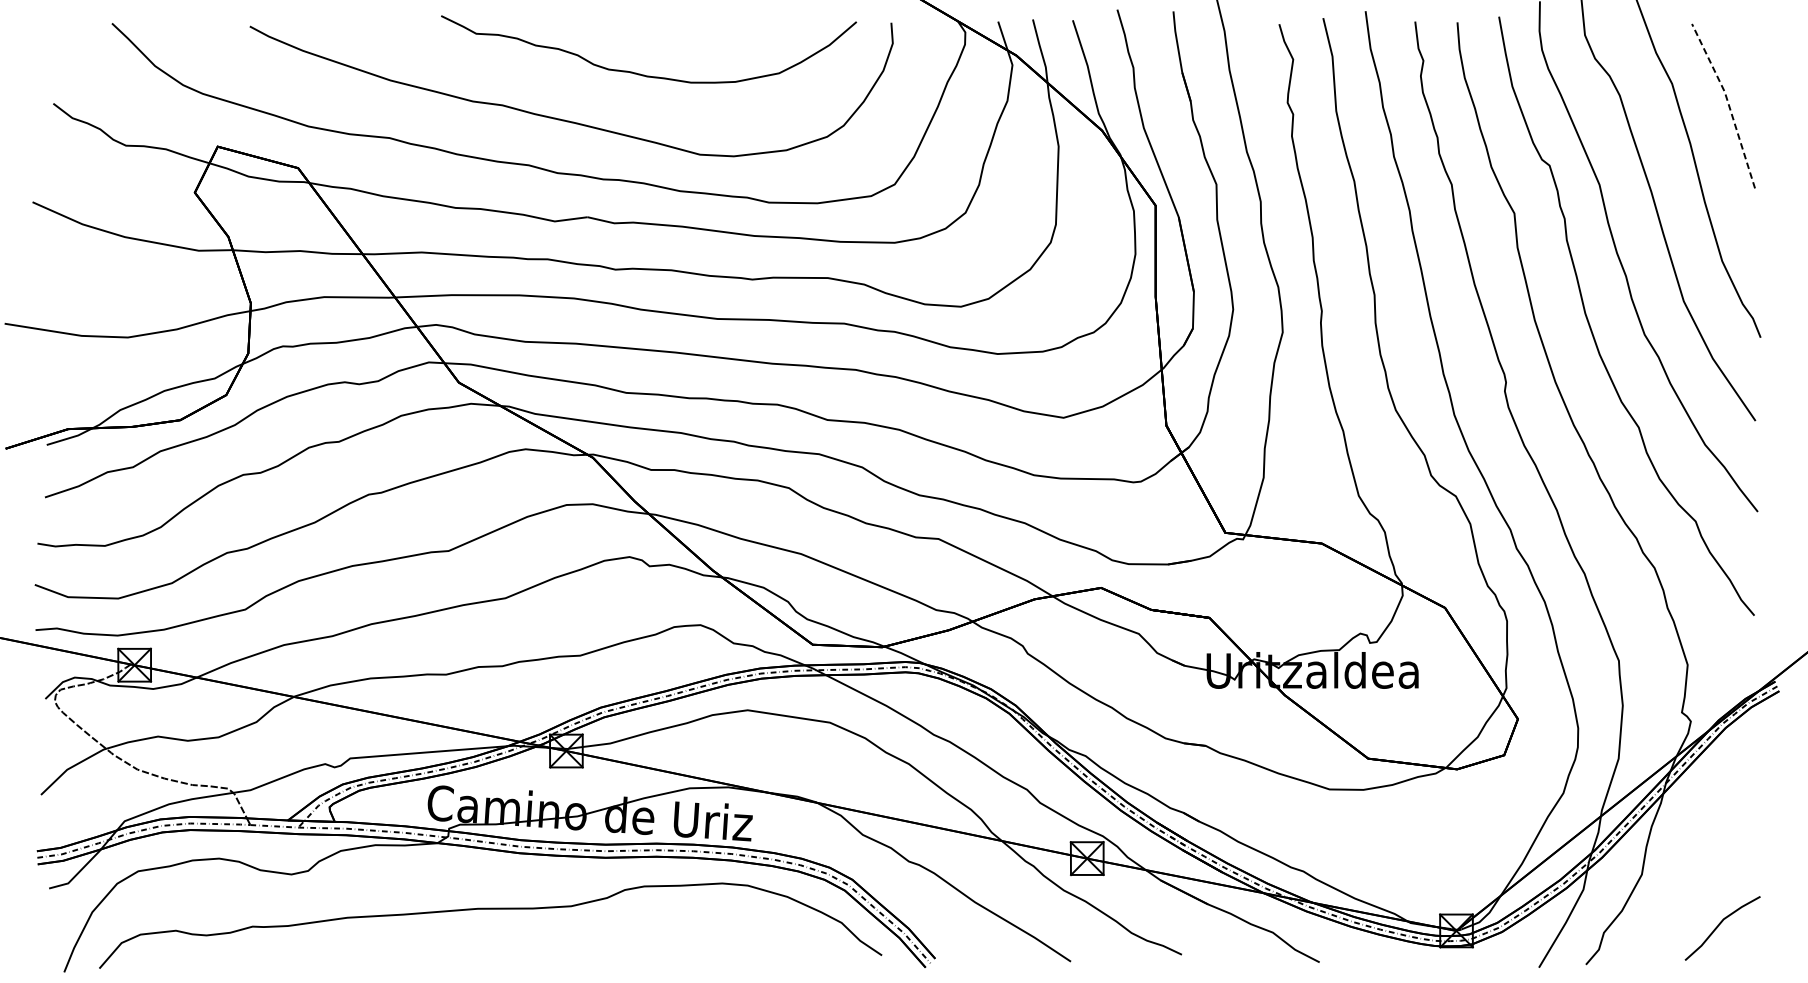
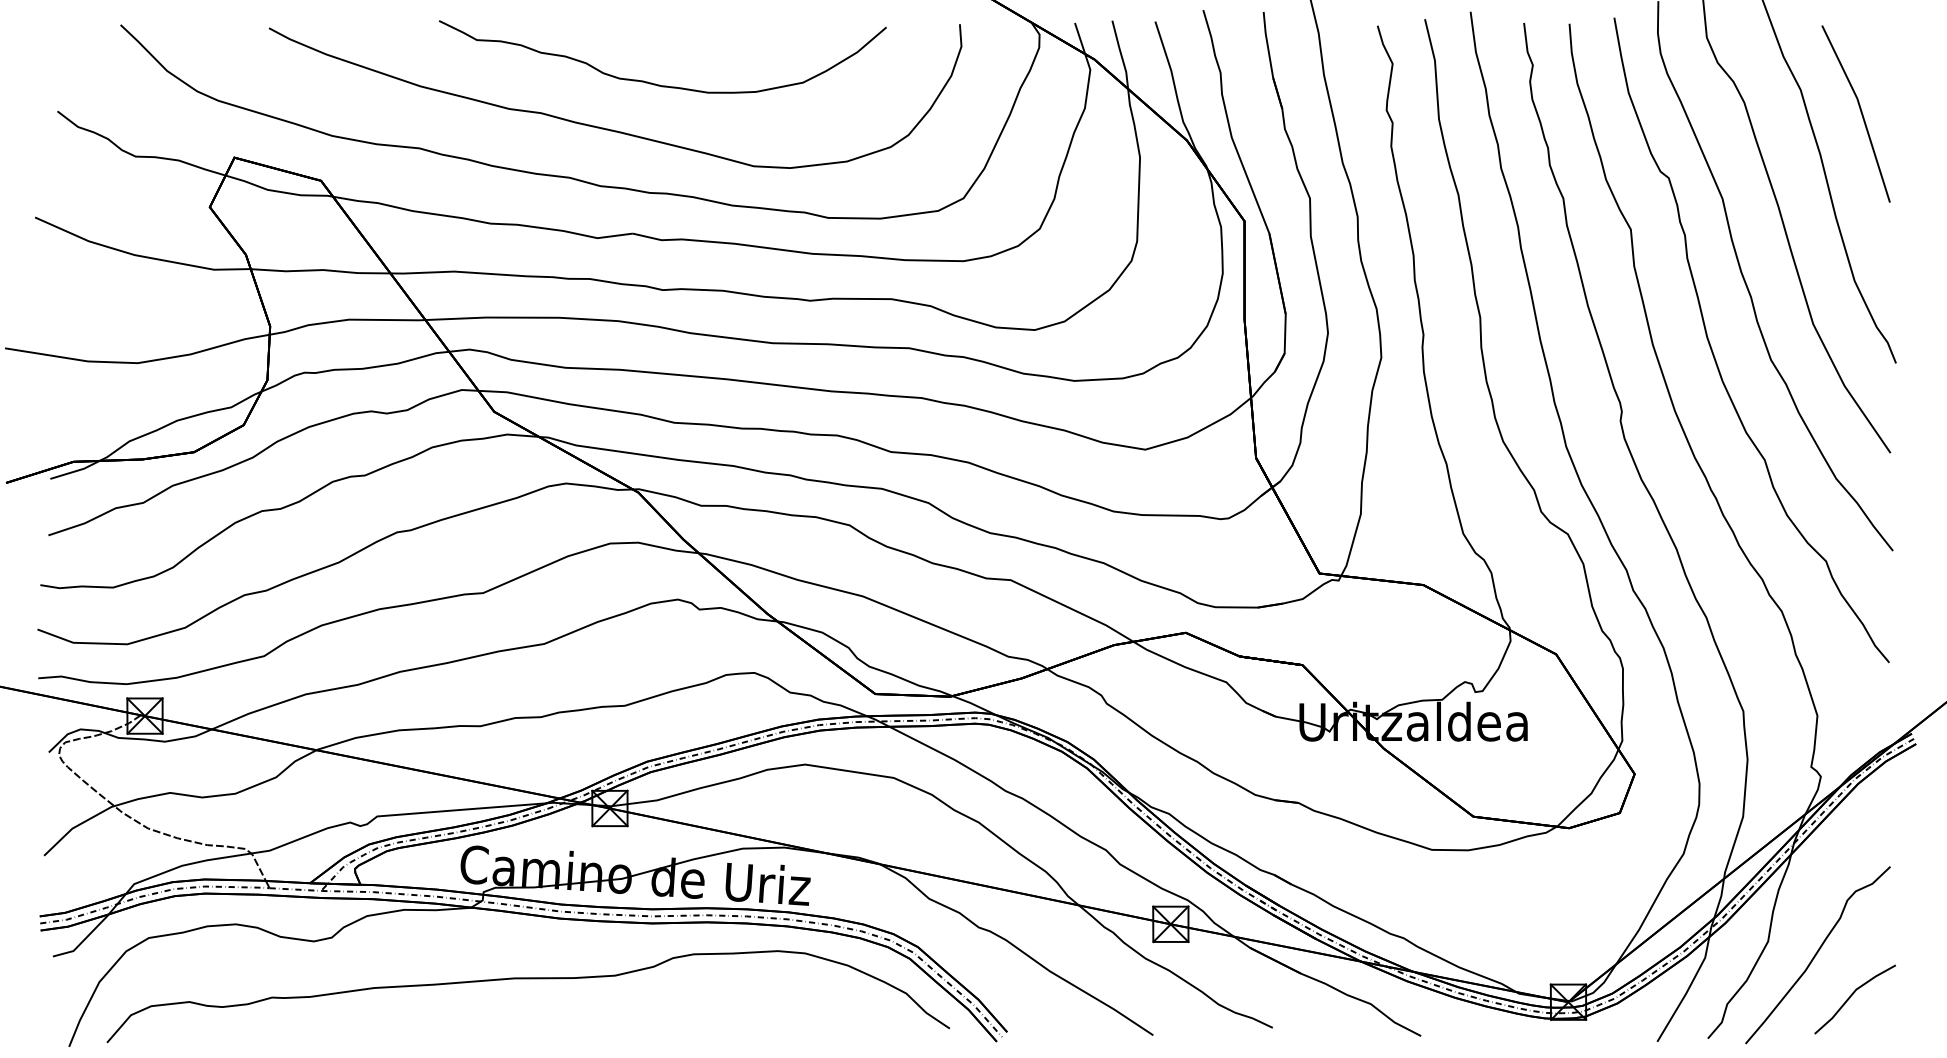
curve: (642, 74) -> (655, 83), moved
line: (1728, 103) -> (1861, 111), dashed -> solid
curve: (1687, 886) -> (1817, 954), added

